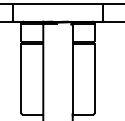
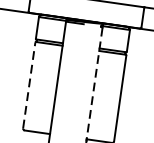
line: (72, 70) -> (94, 84), solid -> dashed
line: (21, 78) -> (29, 85), solid -> dashed

